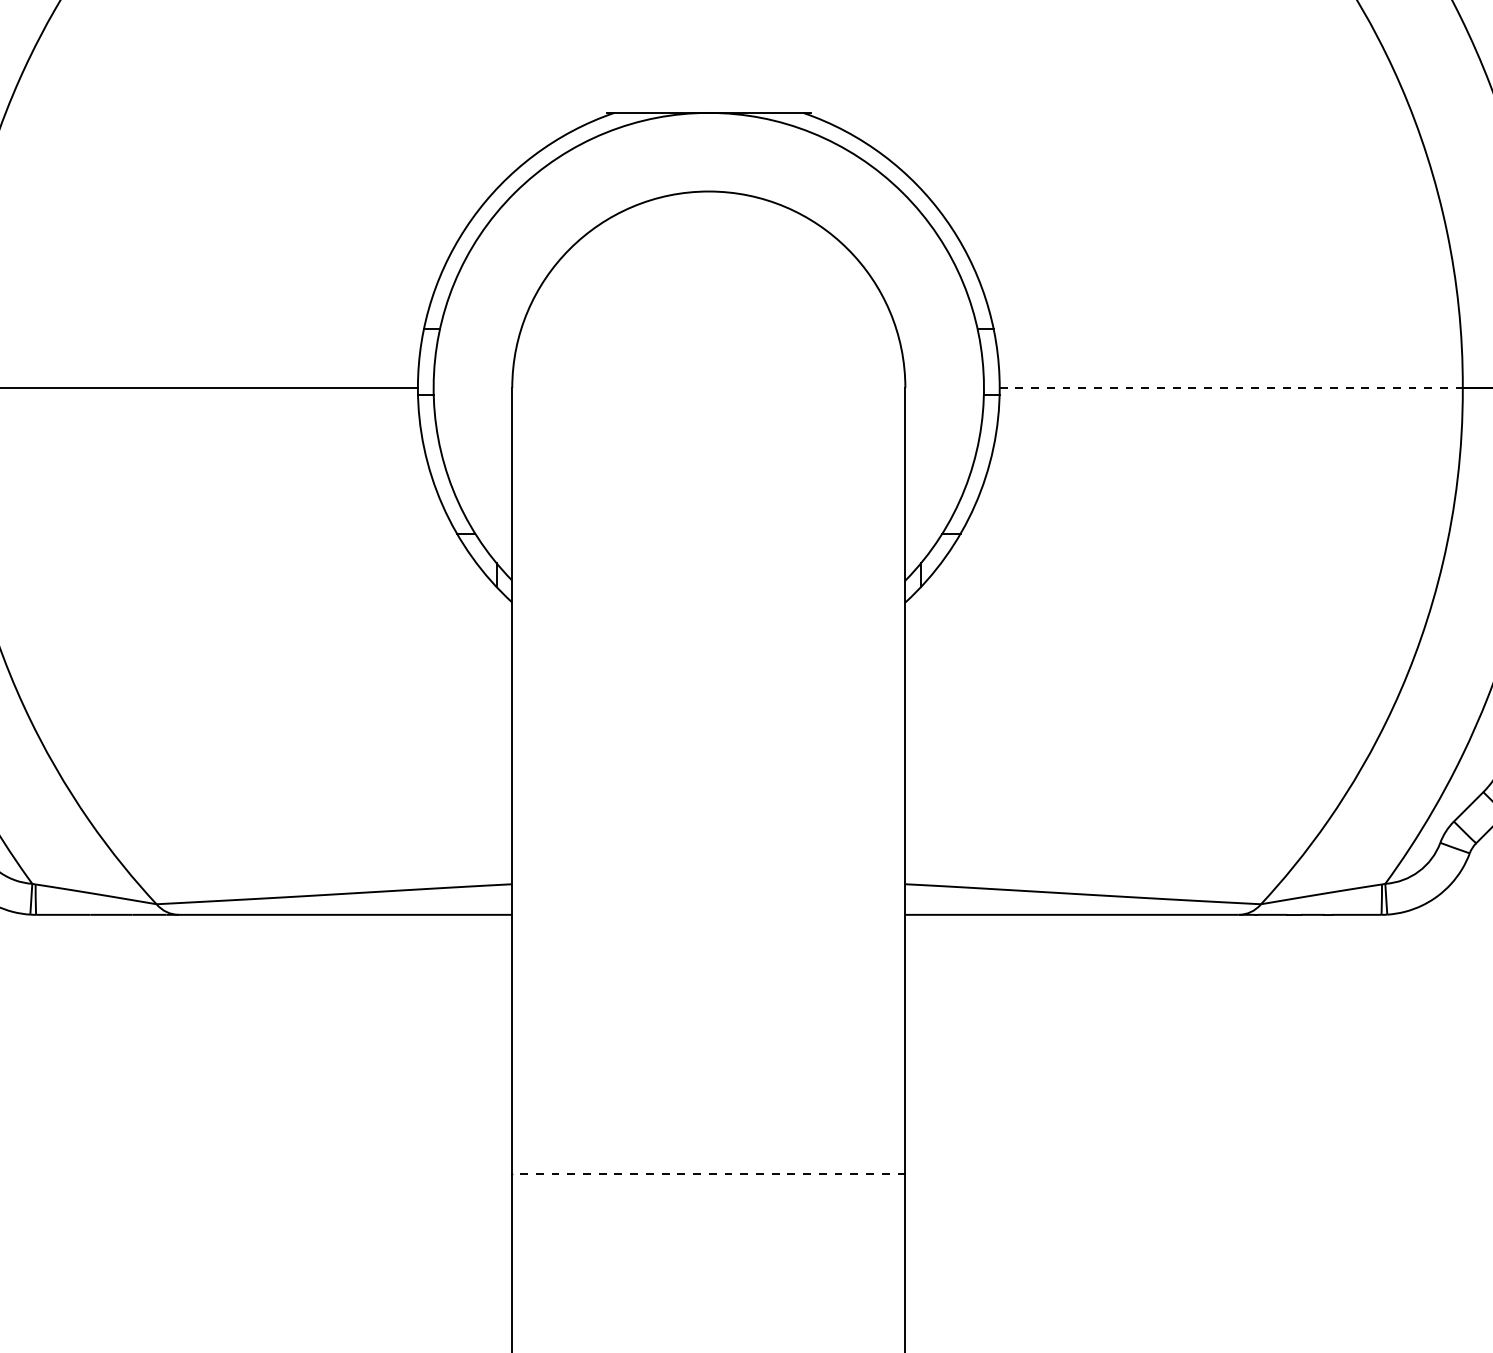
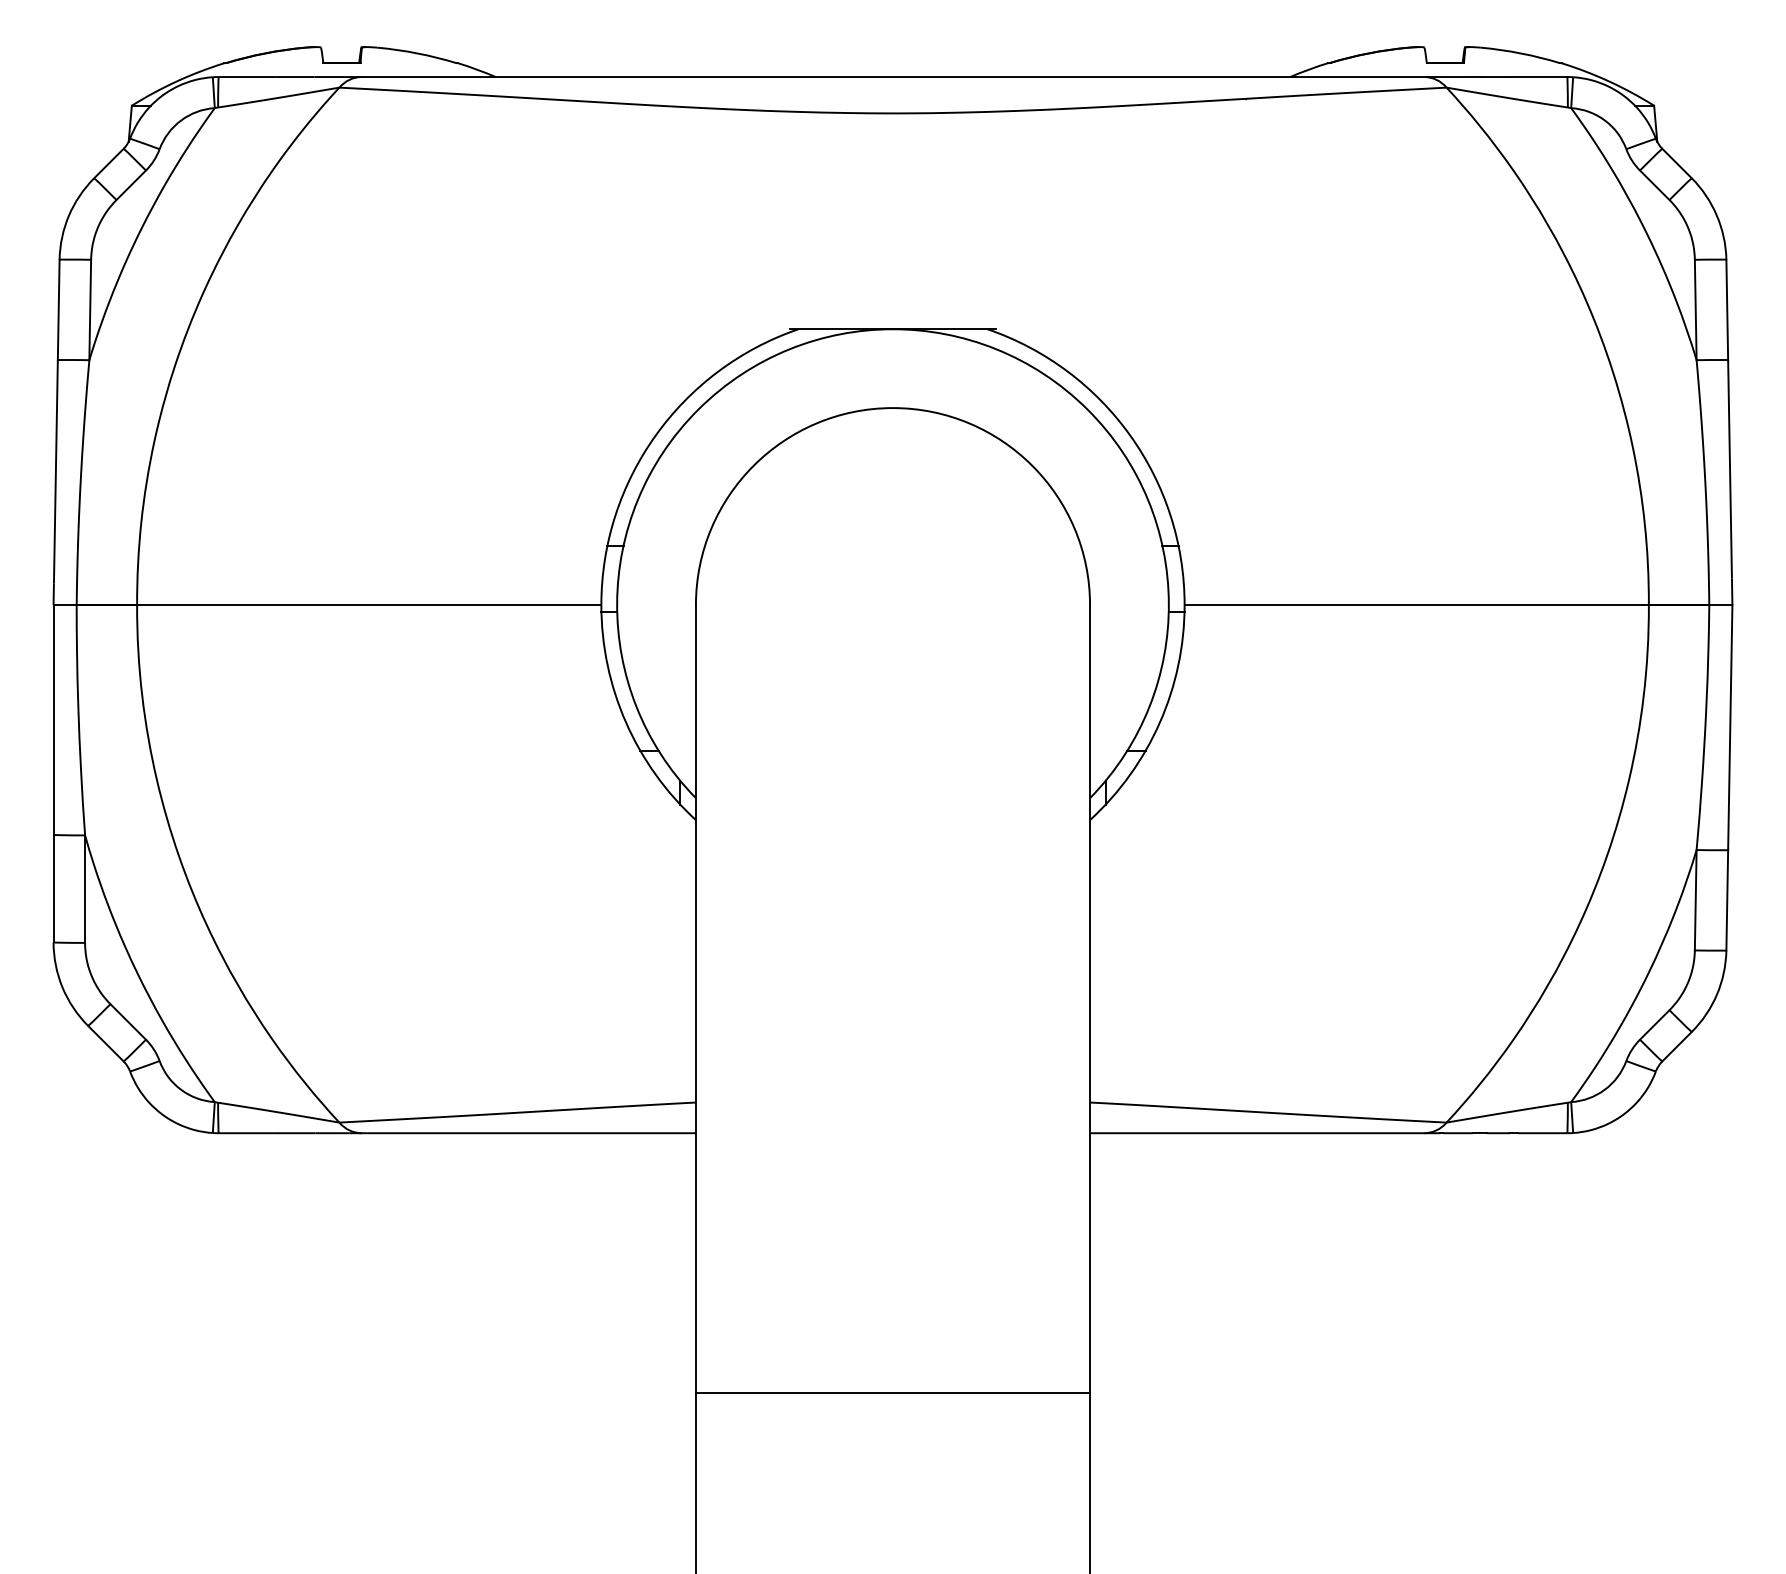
line: (1232, 388) -> (1417, 605), dashed -> solid
line: (708, 1174) -> (892, 1393), dashed -> solid

